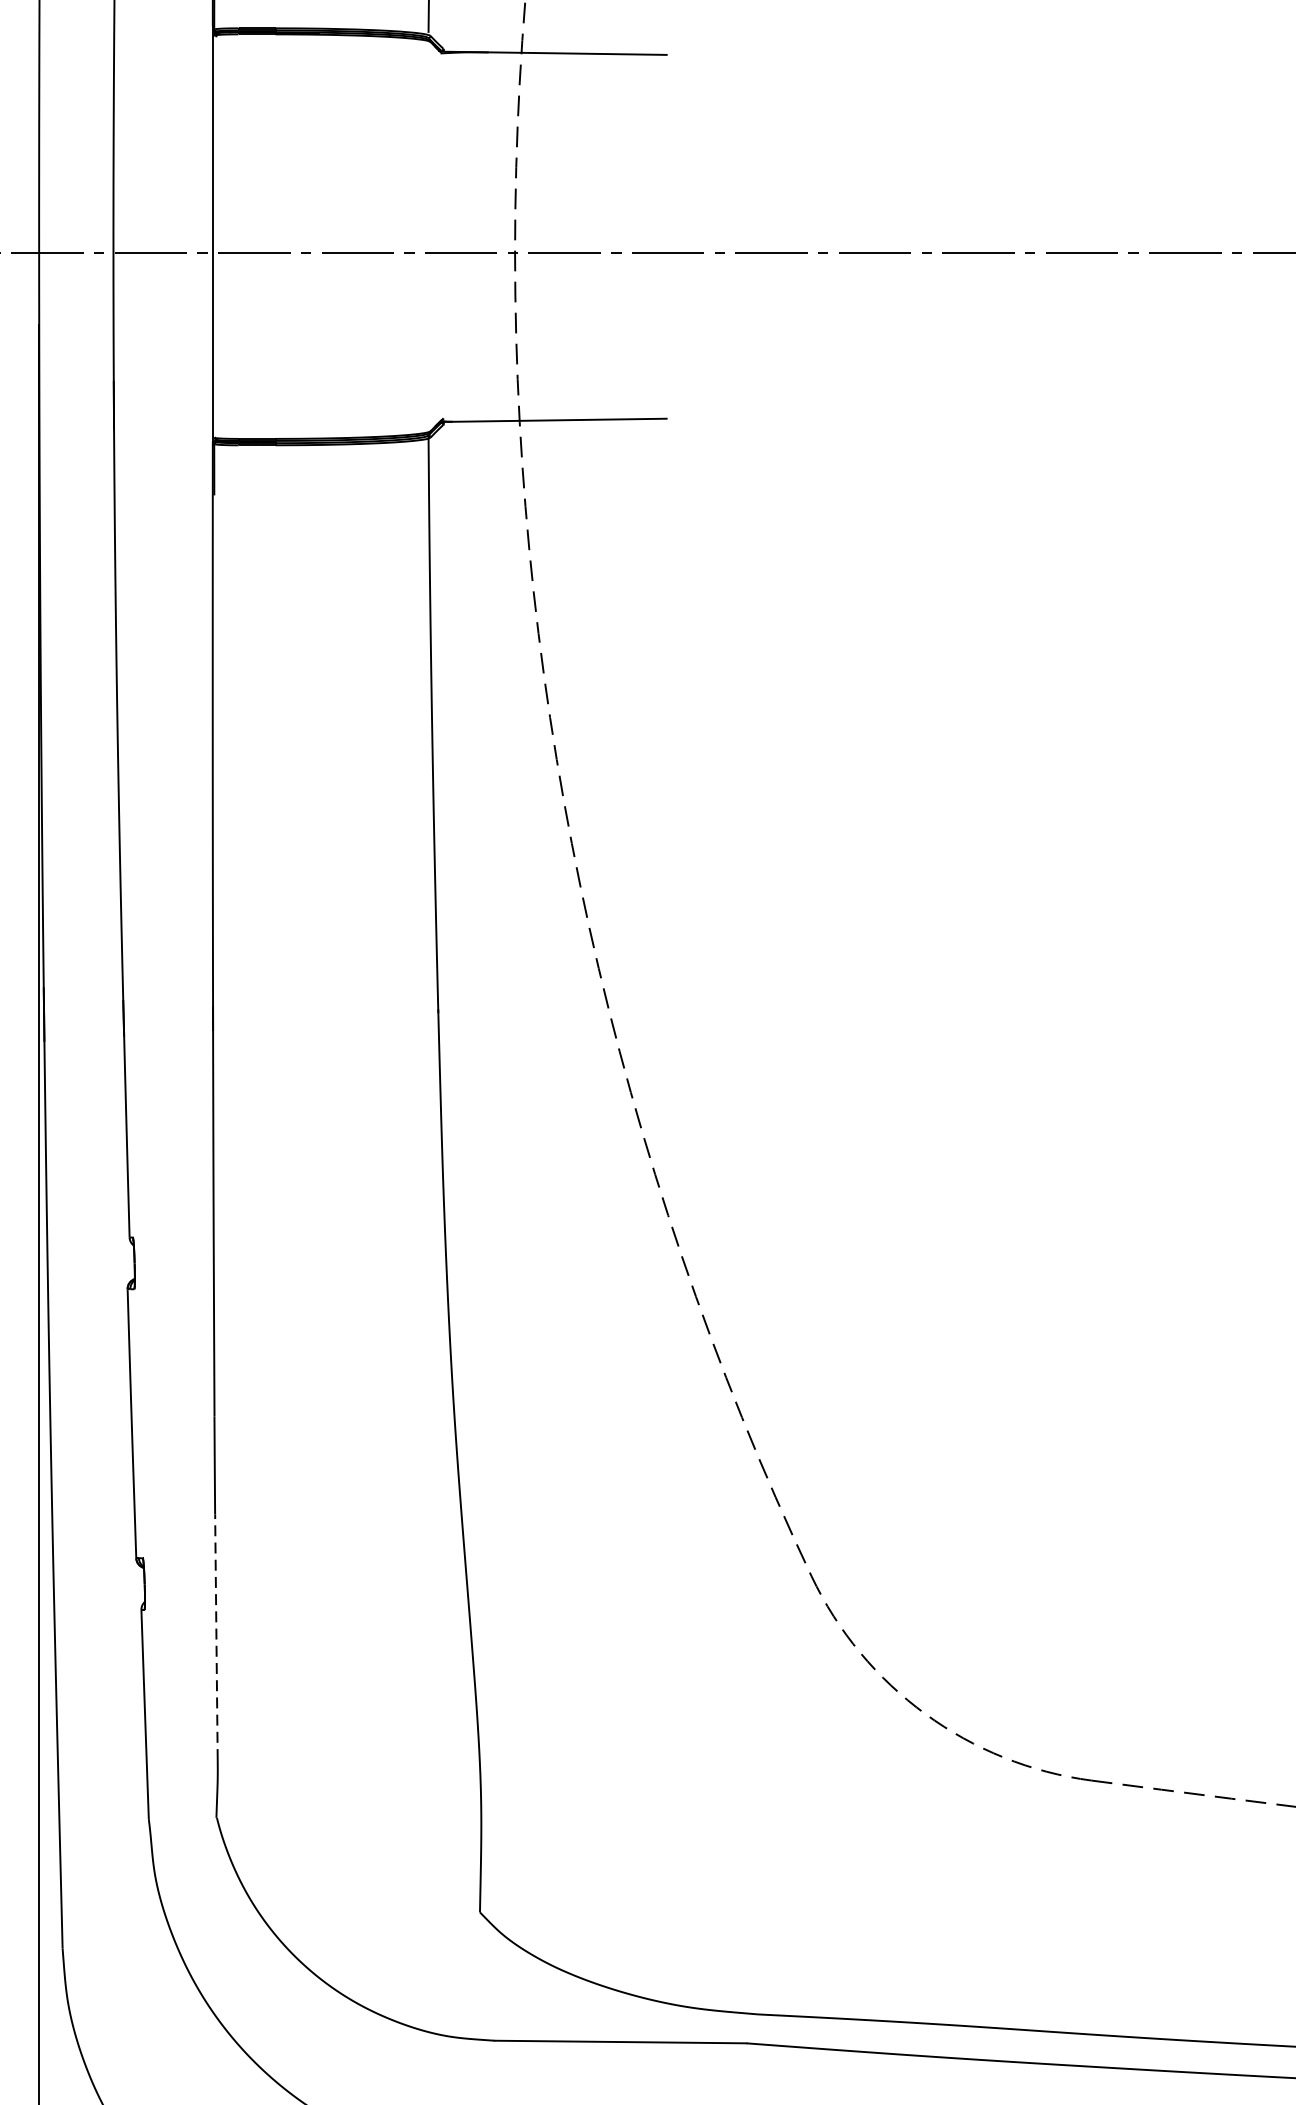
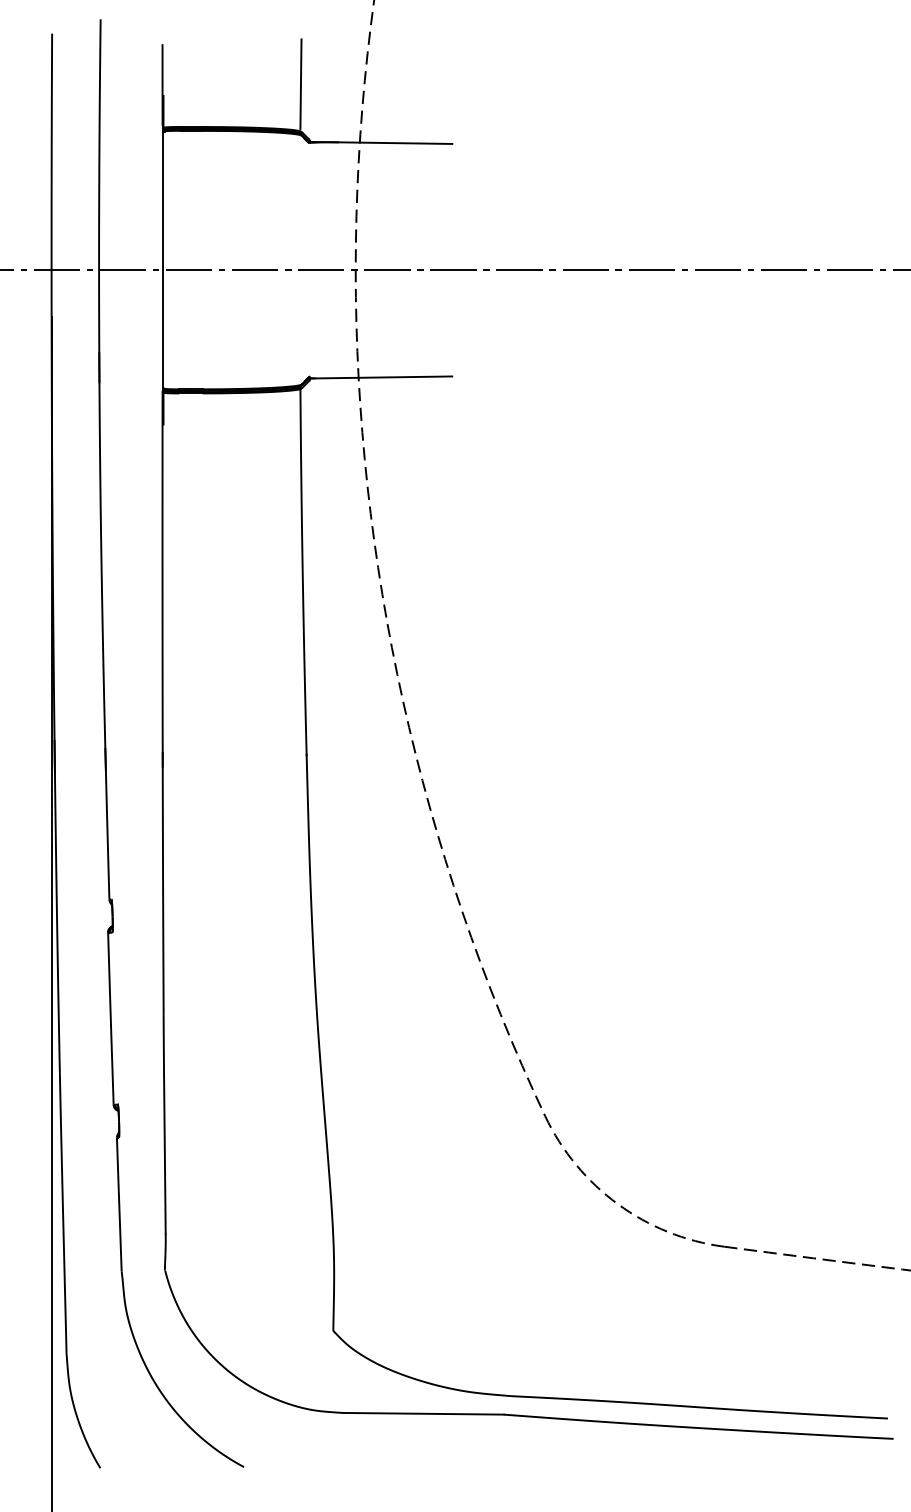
line: (215, 1636) -> (164, 1154), dashed -> solid

